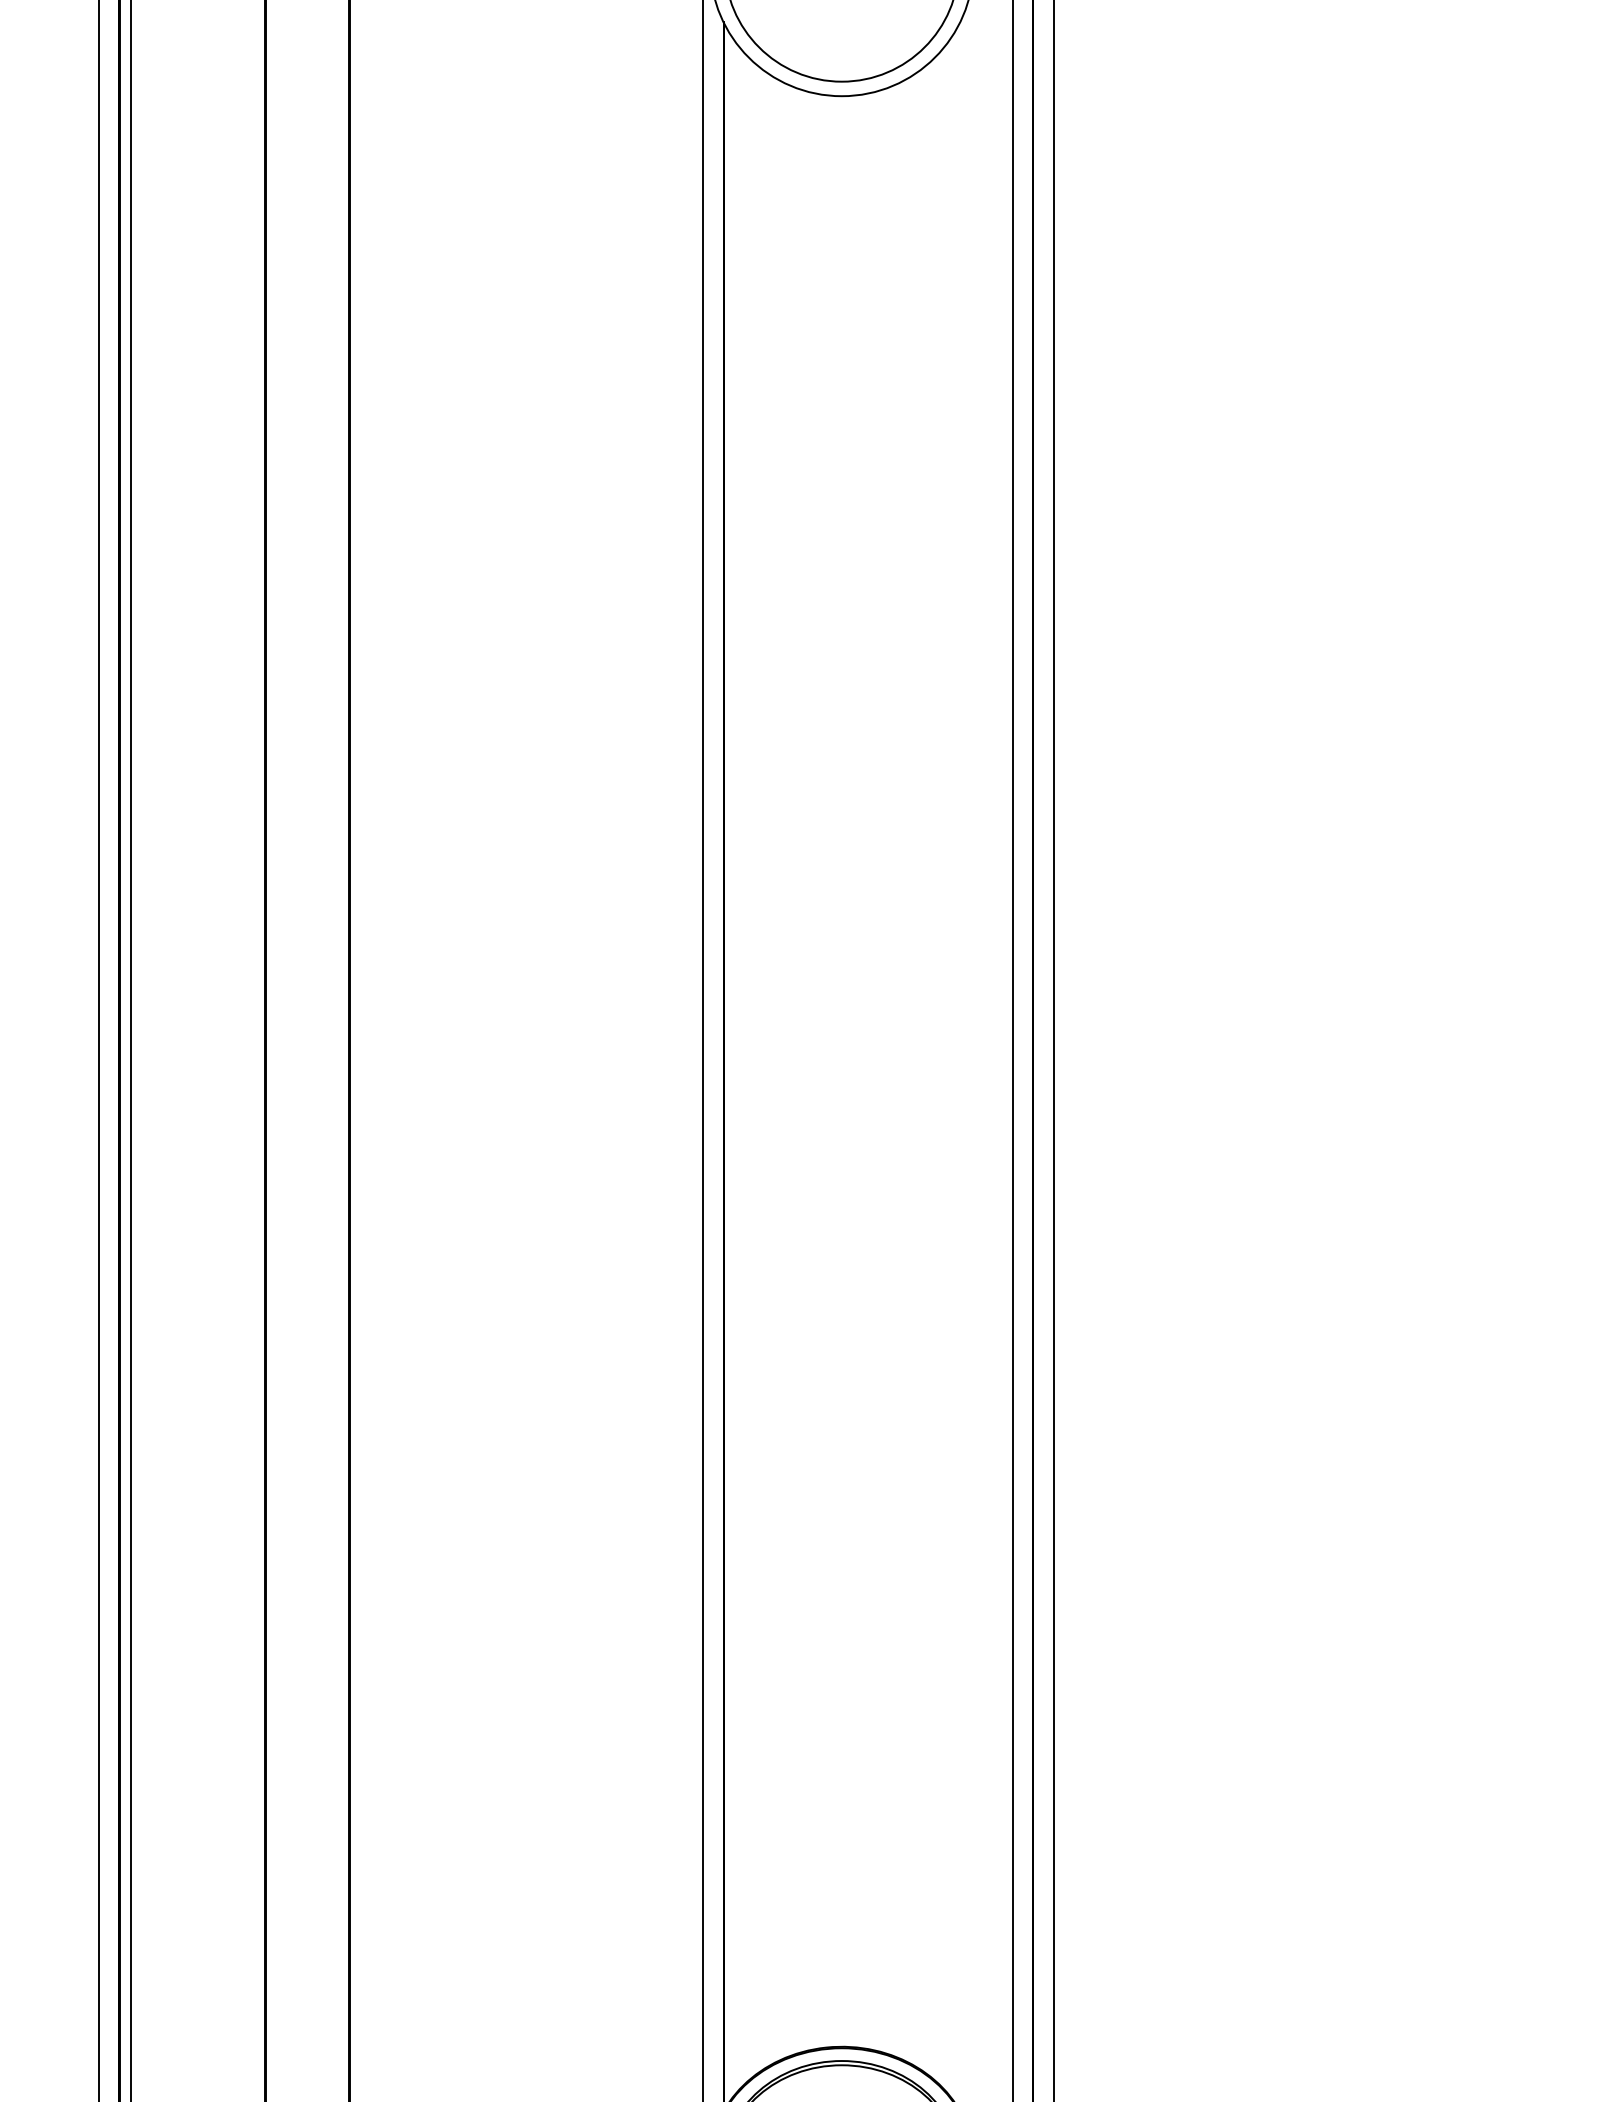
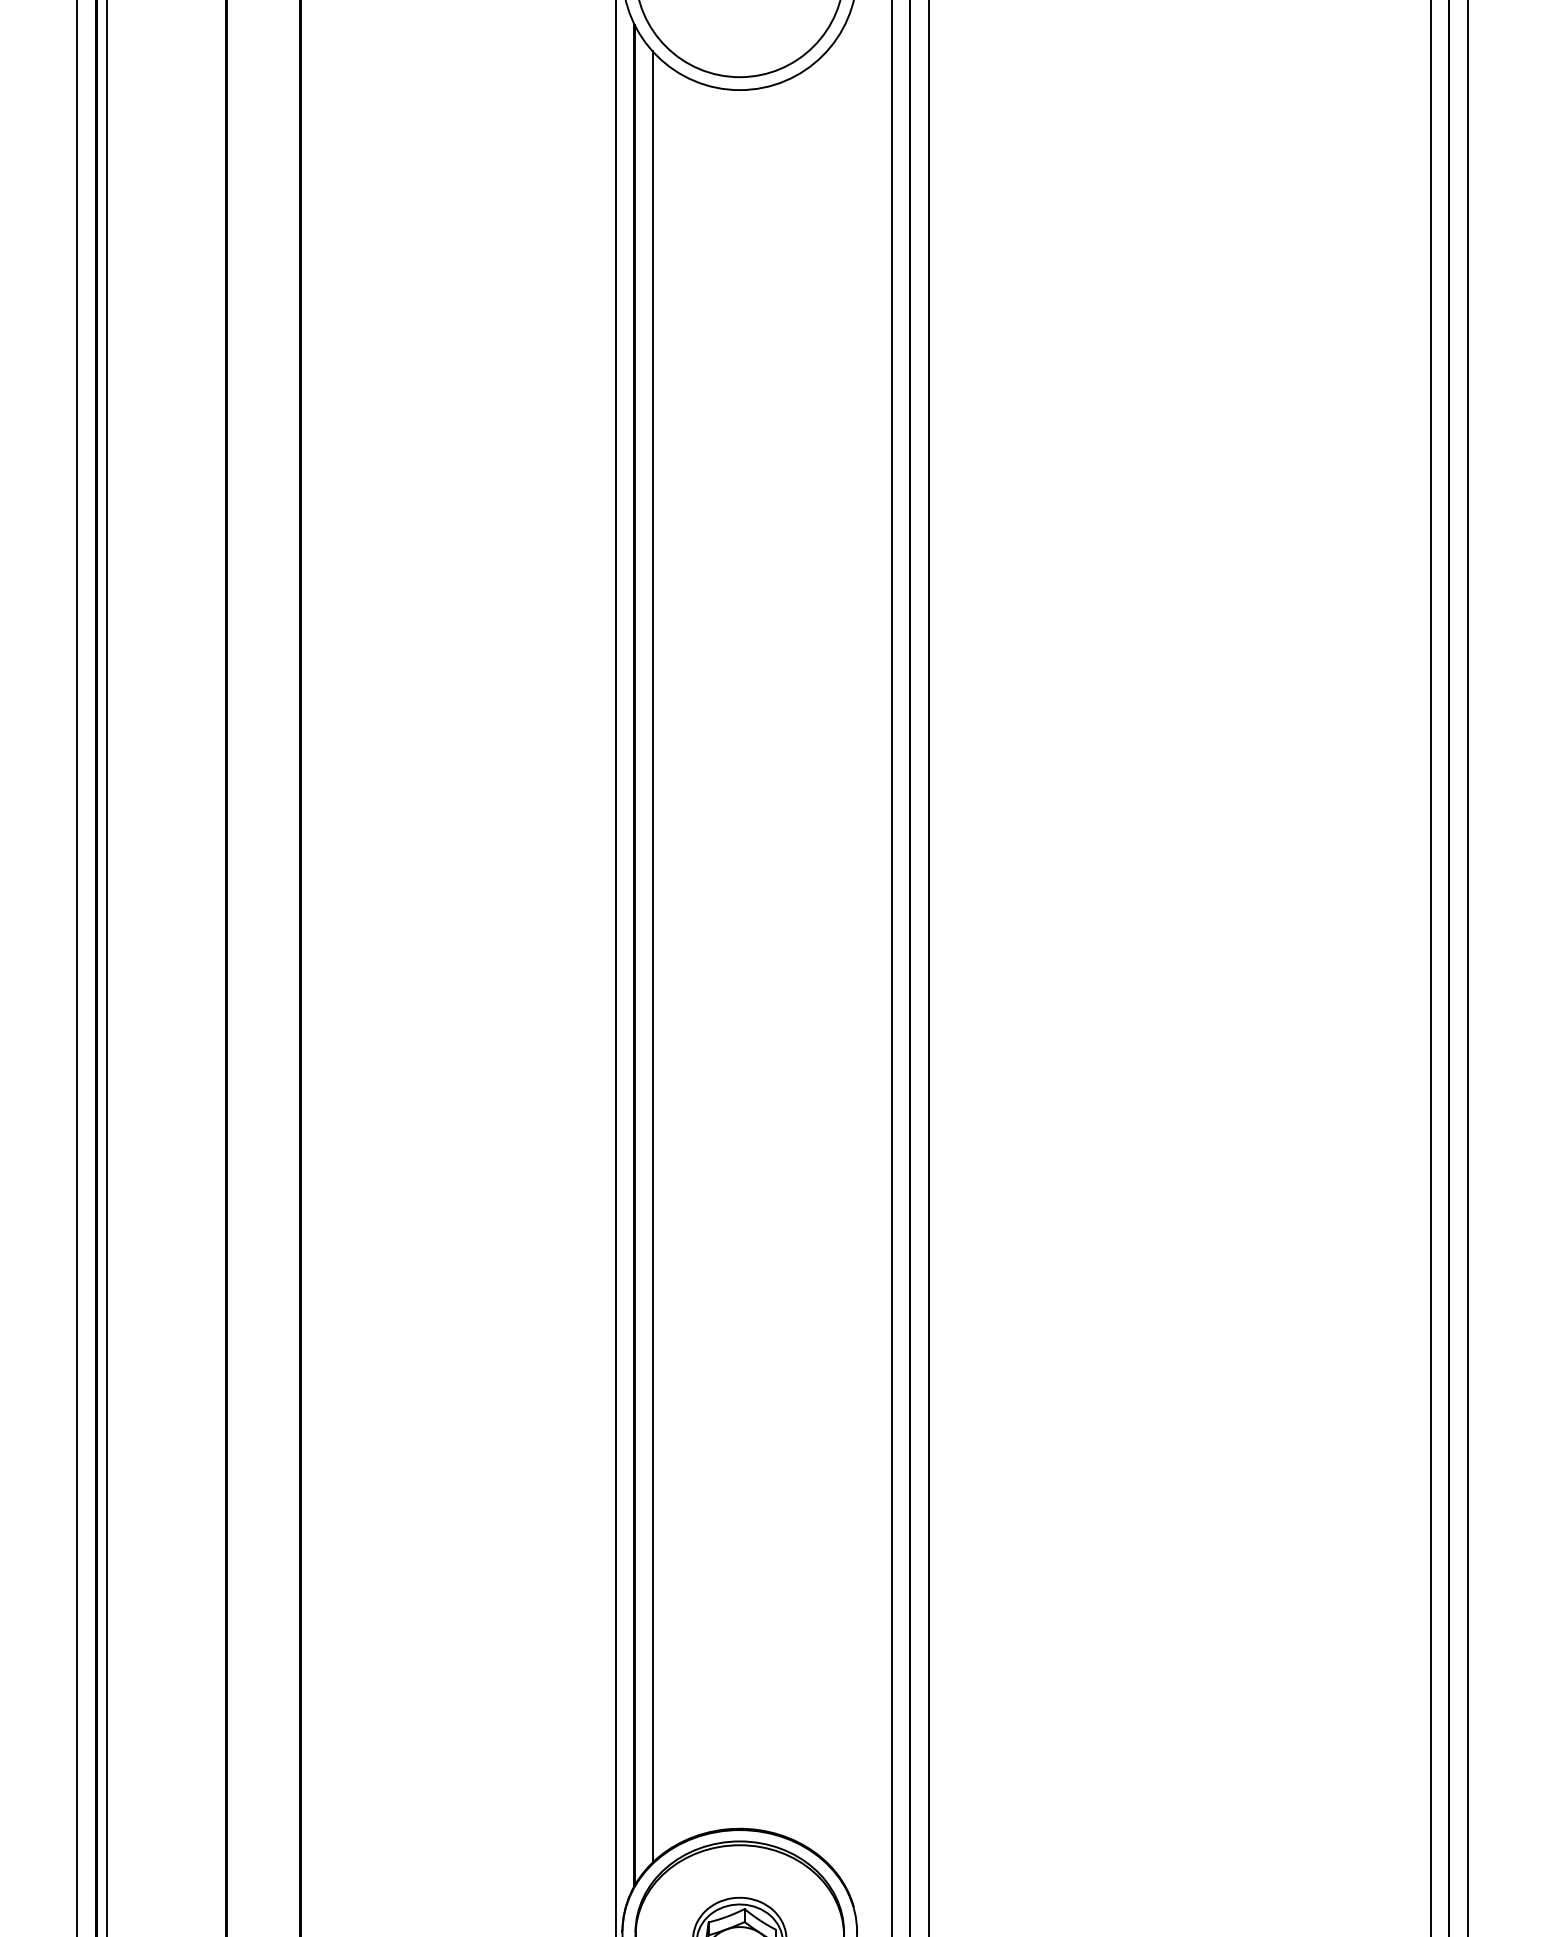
line: (743, 1068) -> (652, 956), added

